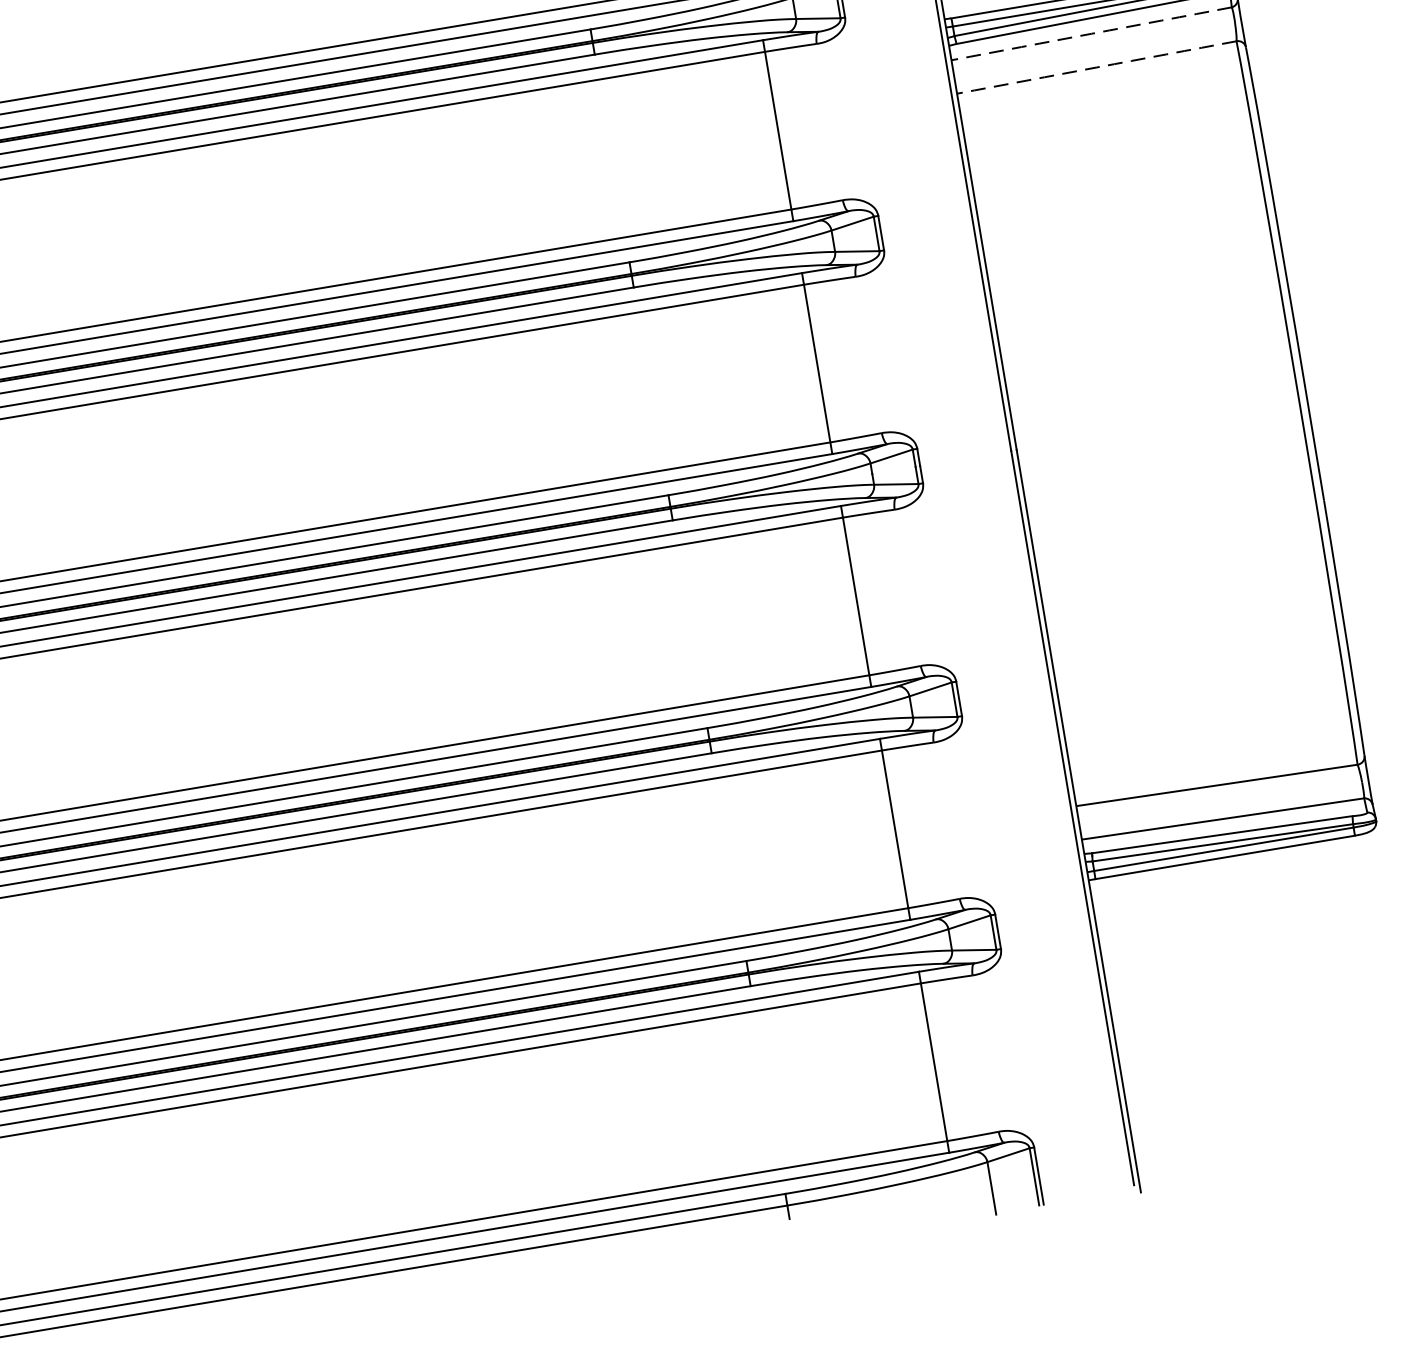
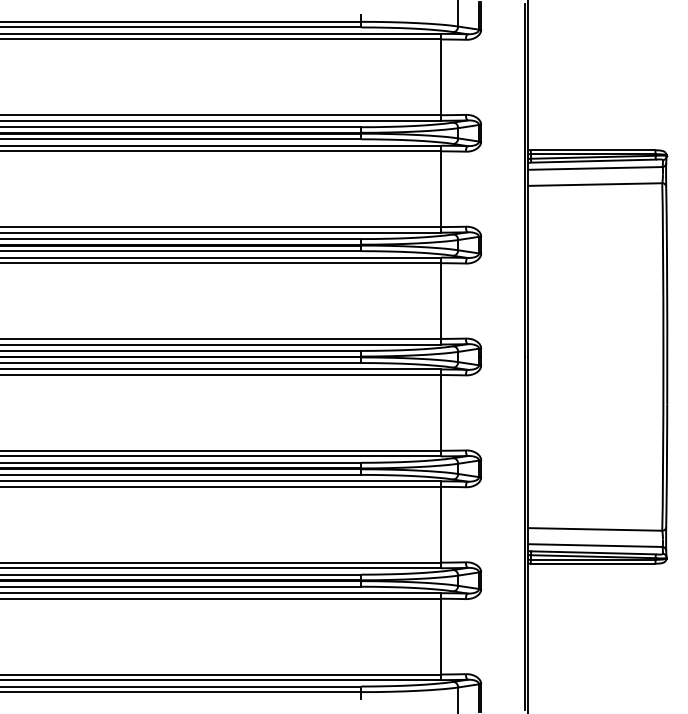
arc: (1092, 33) -> (595, 168), dashed -> solid
arc: (1095, 67) -> (594, 184), dashed -> solid

